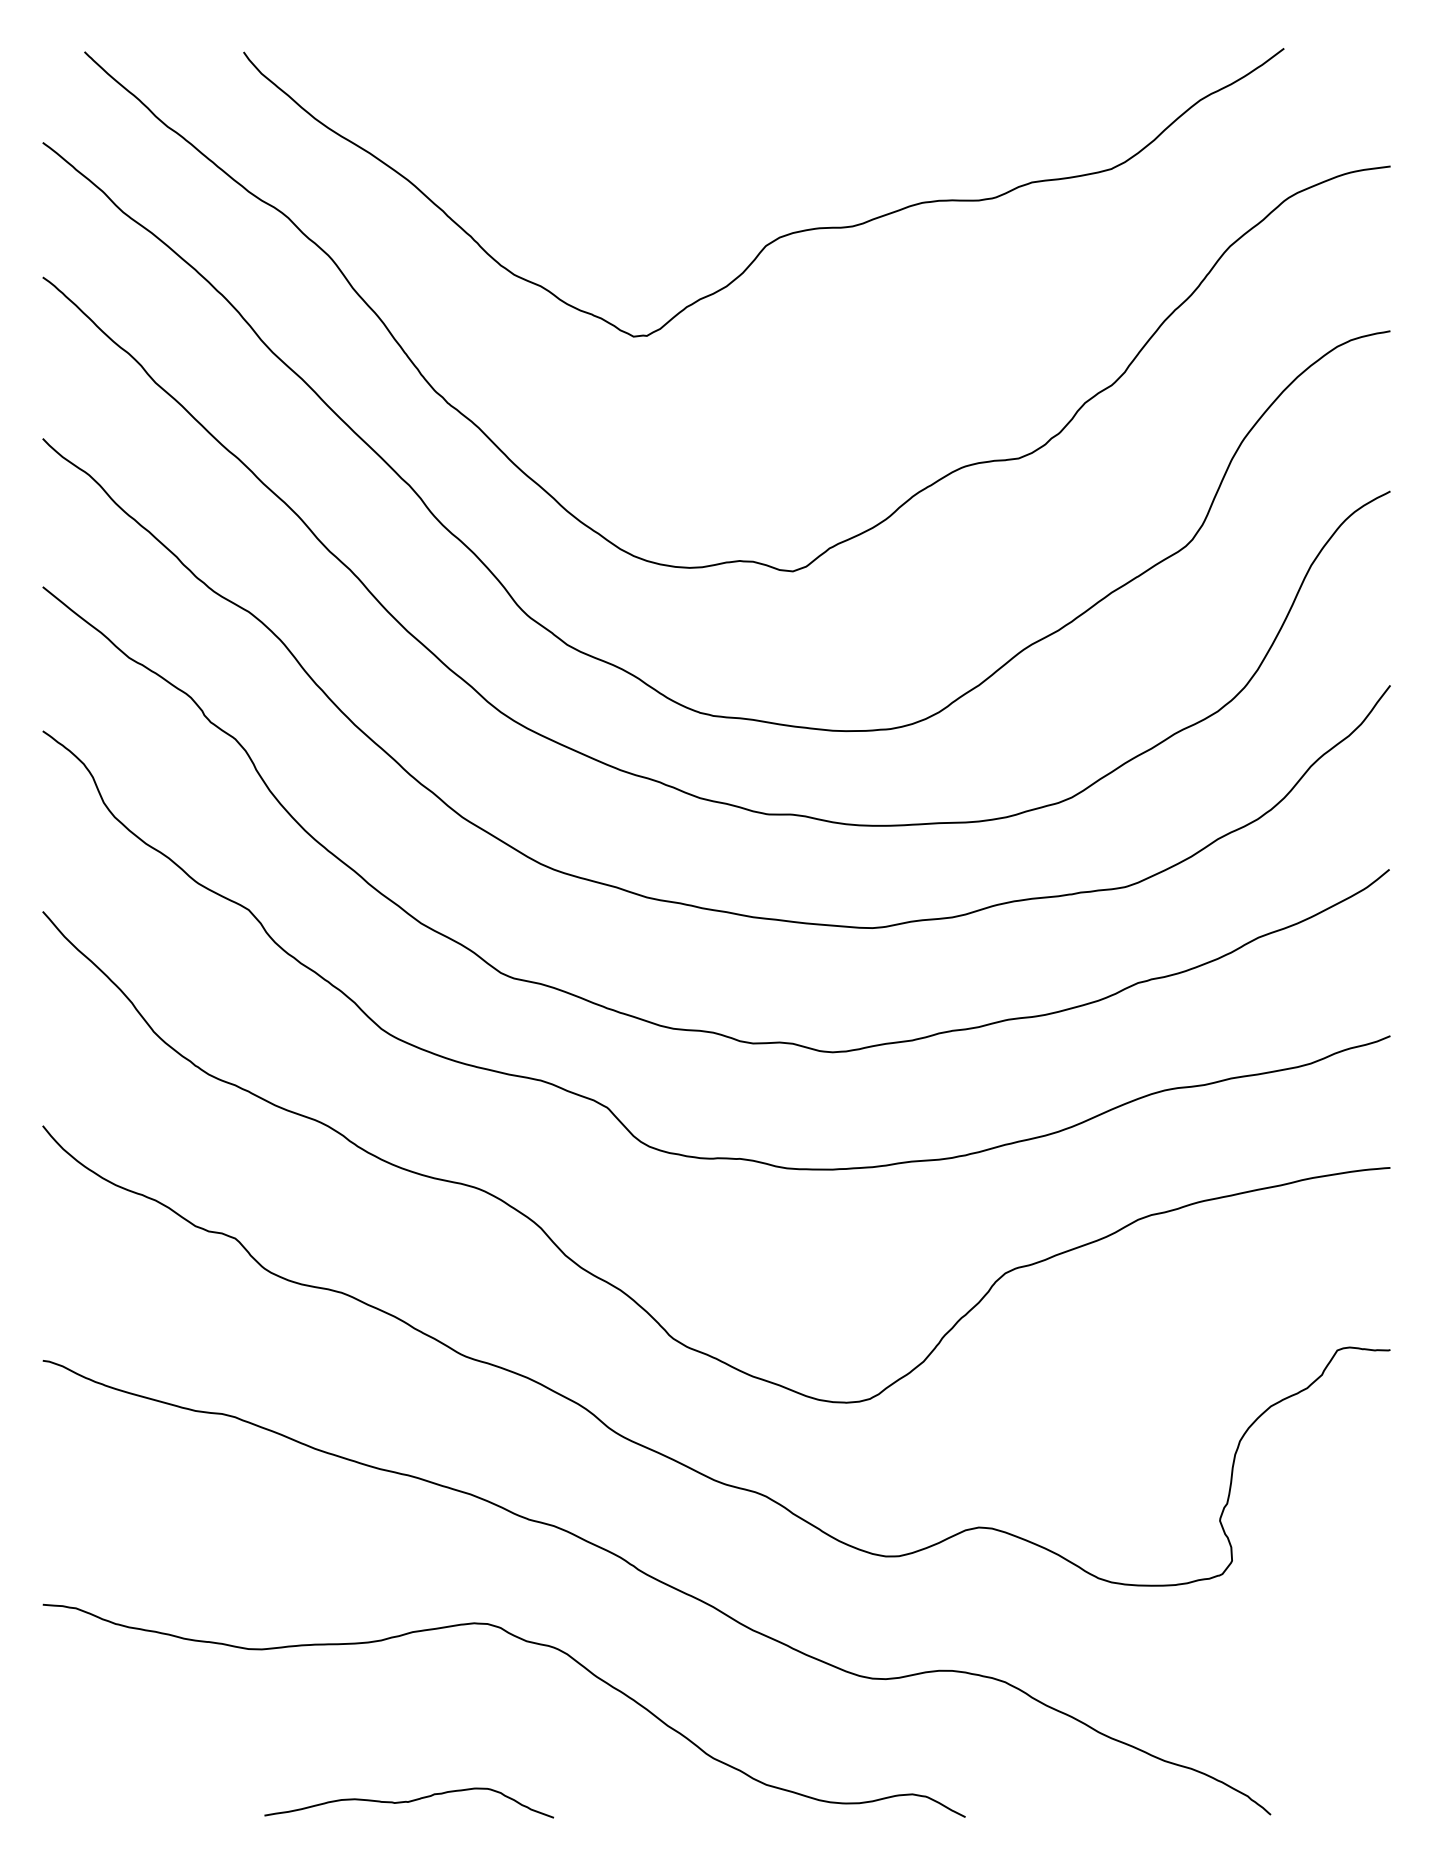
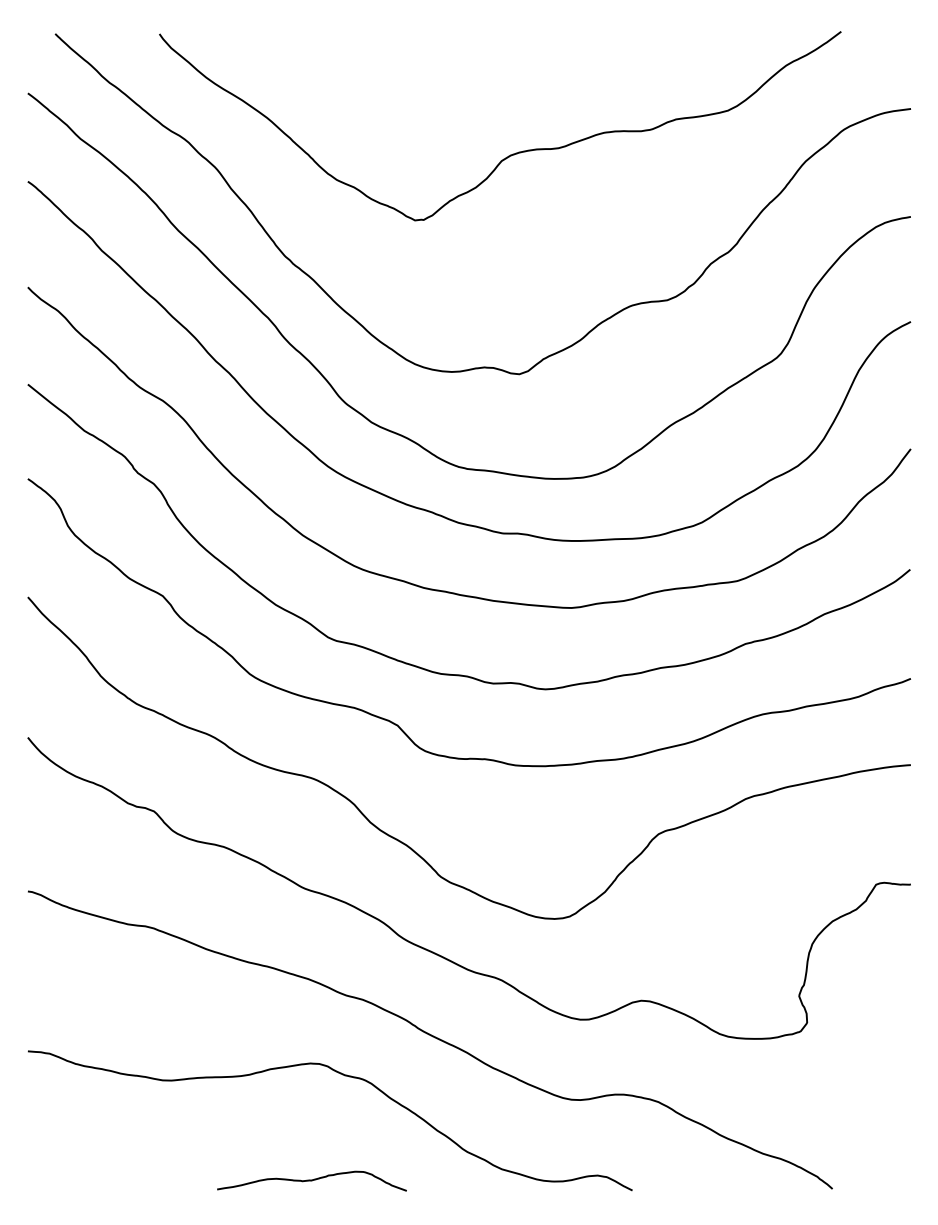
curve: (408, 1801) -> (311, 1180), moved

